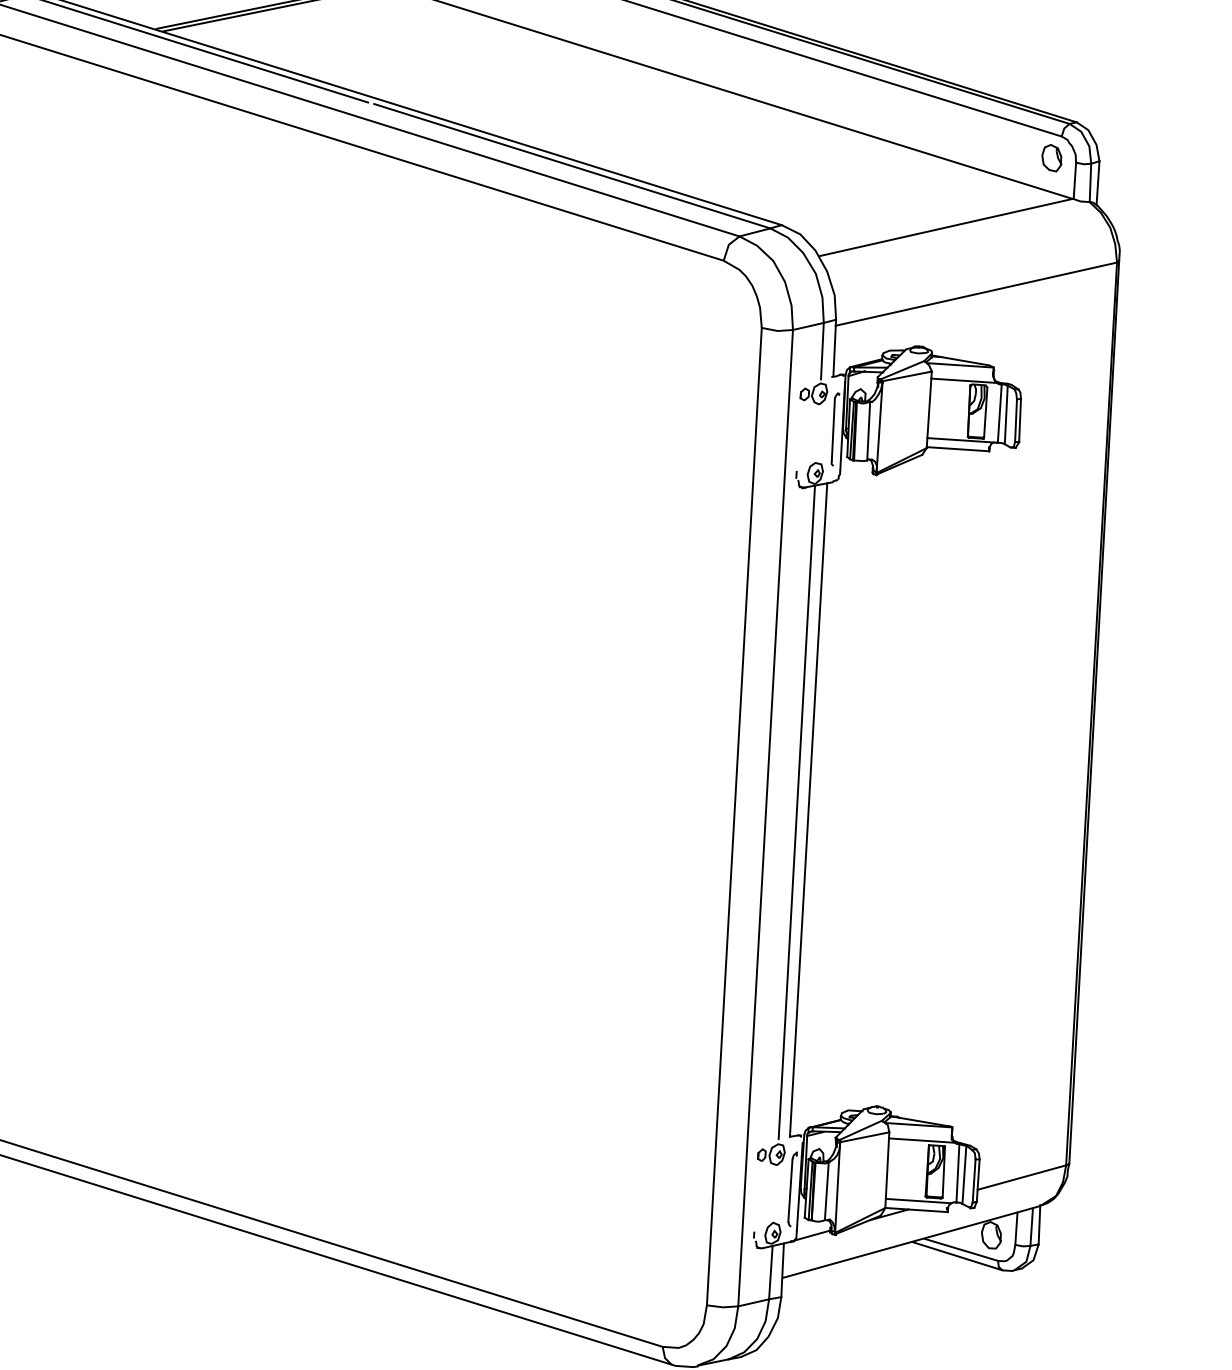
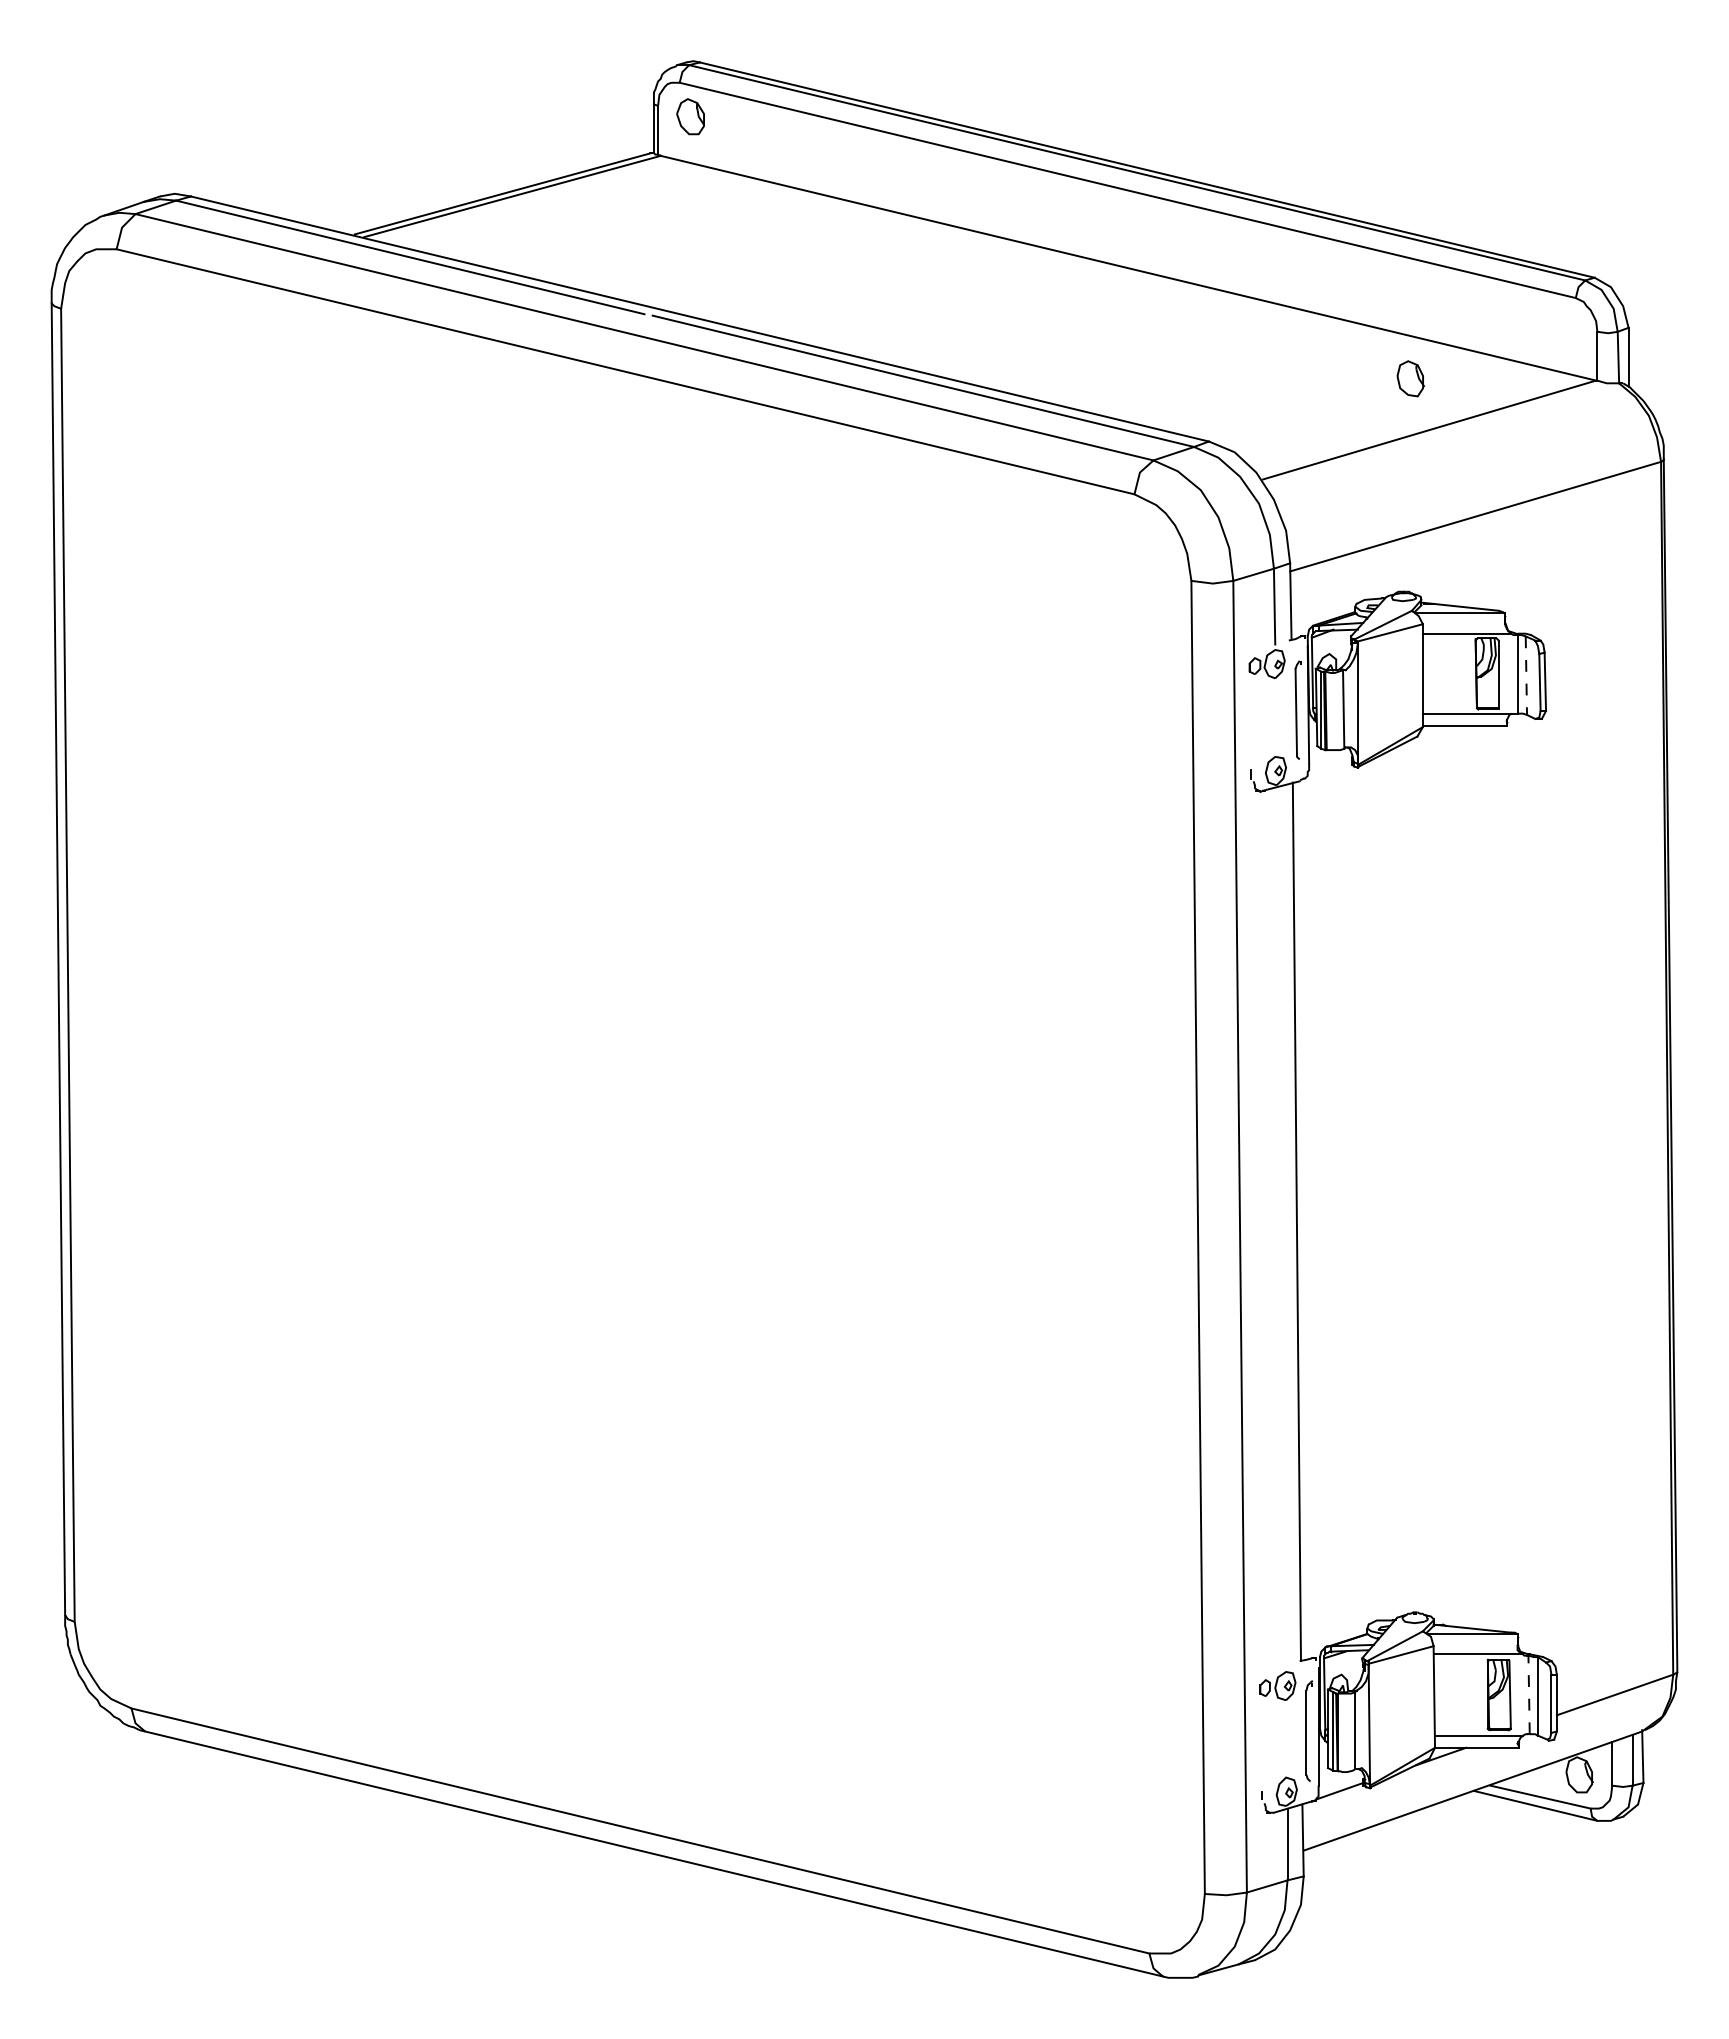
part: (1051, 157) -> (1410, 378), moved
line: (1006, 415) -> (1526, 676), solid -> dashed
line: (796, 812) -> (1281, 1226), removed
line: (958, 1172) -> (1529, 1694), solid -> dashed

